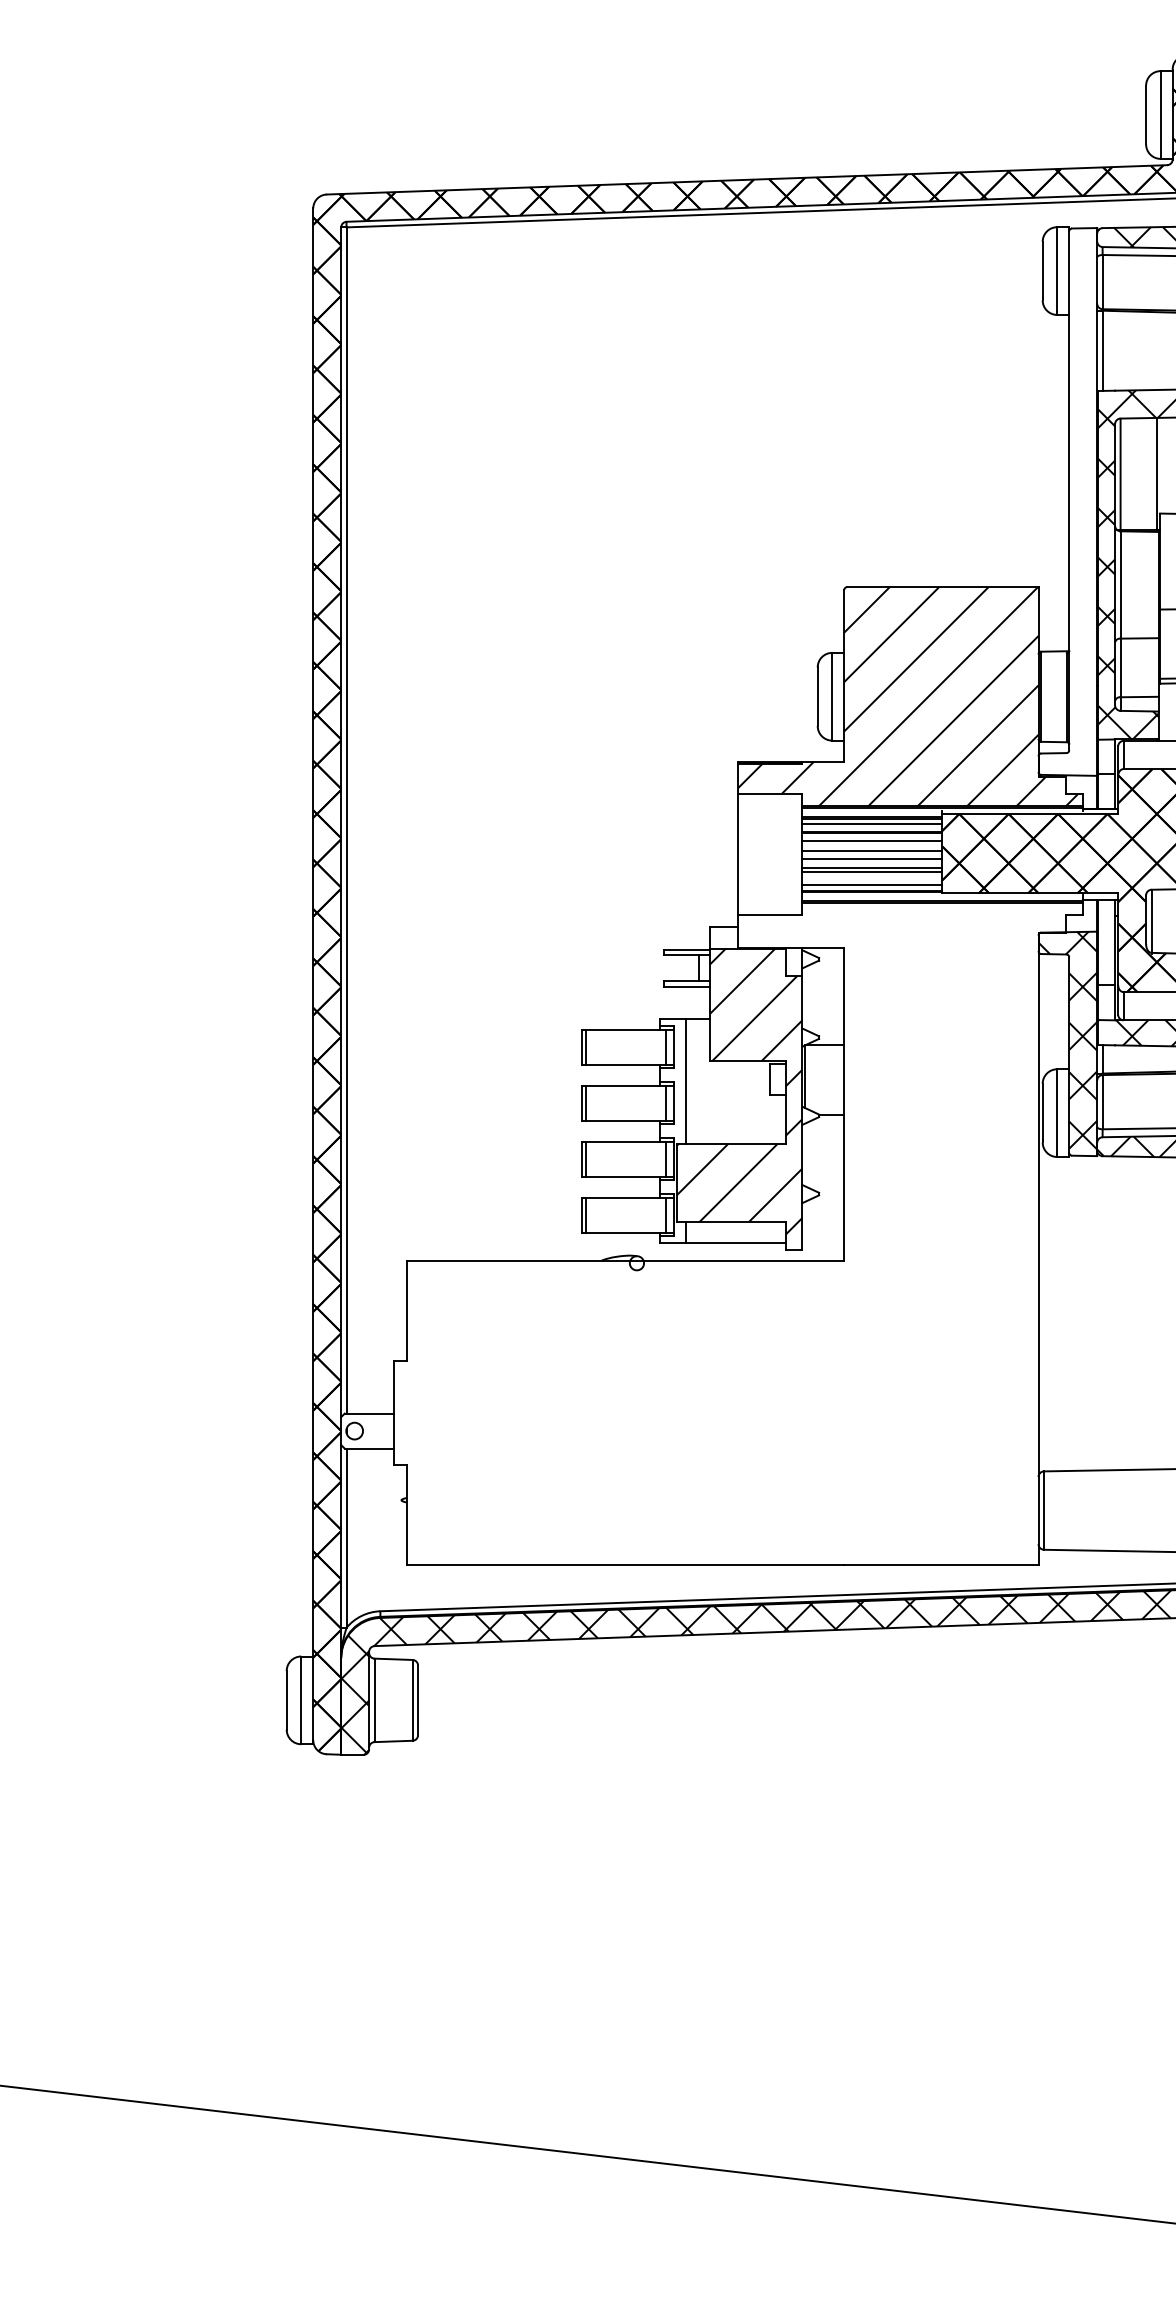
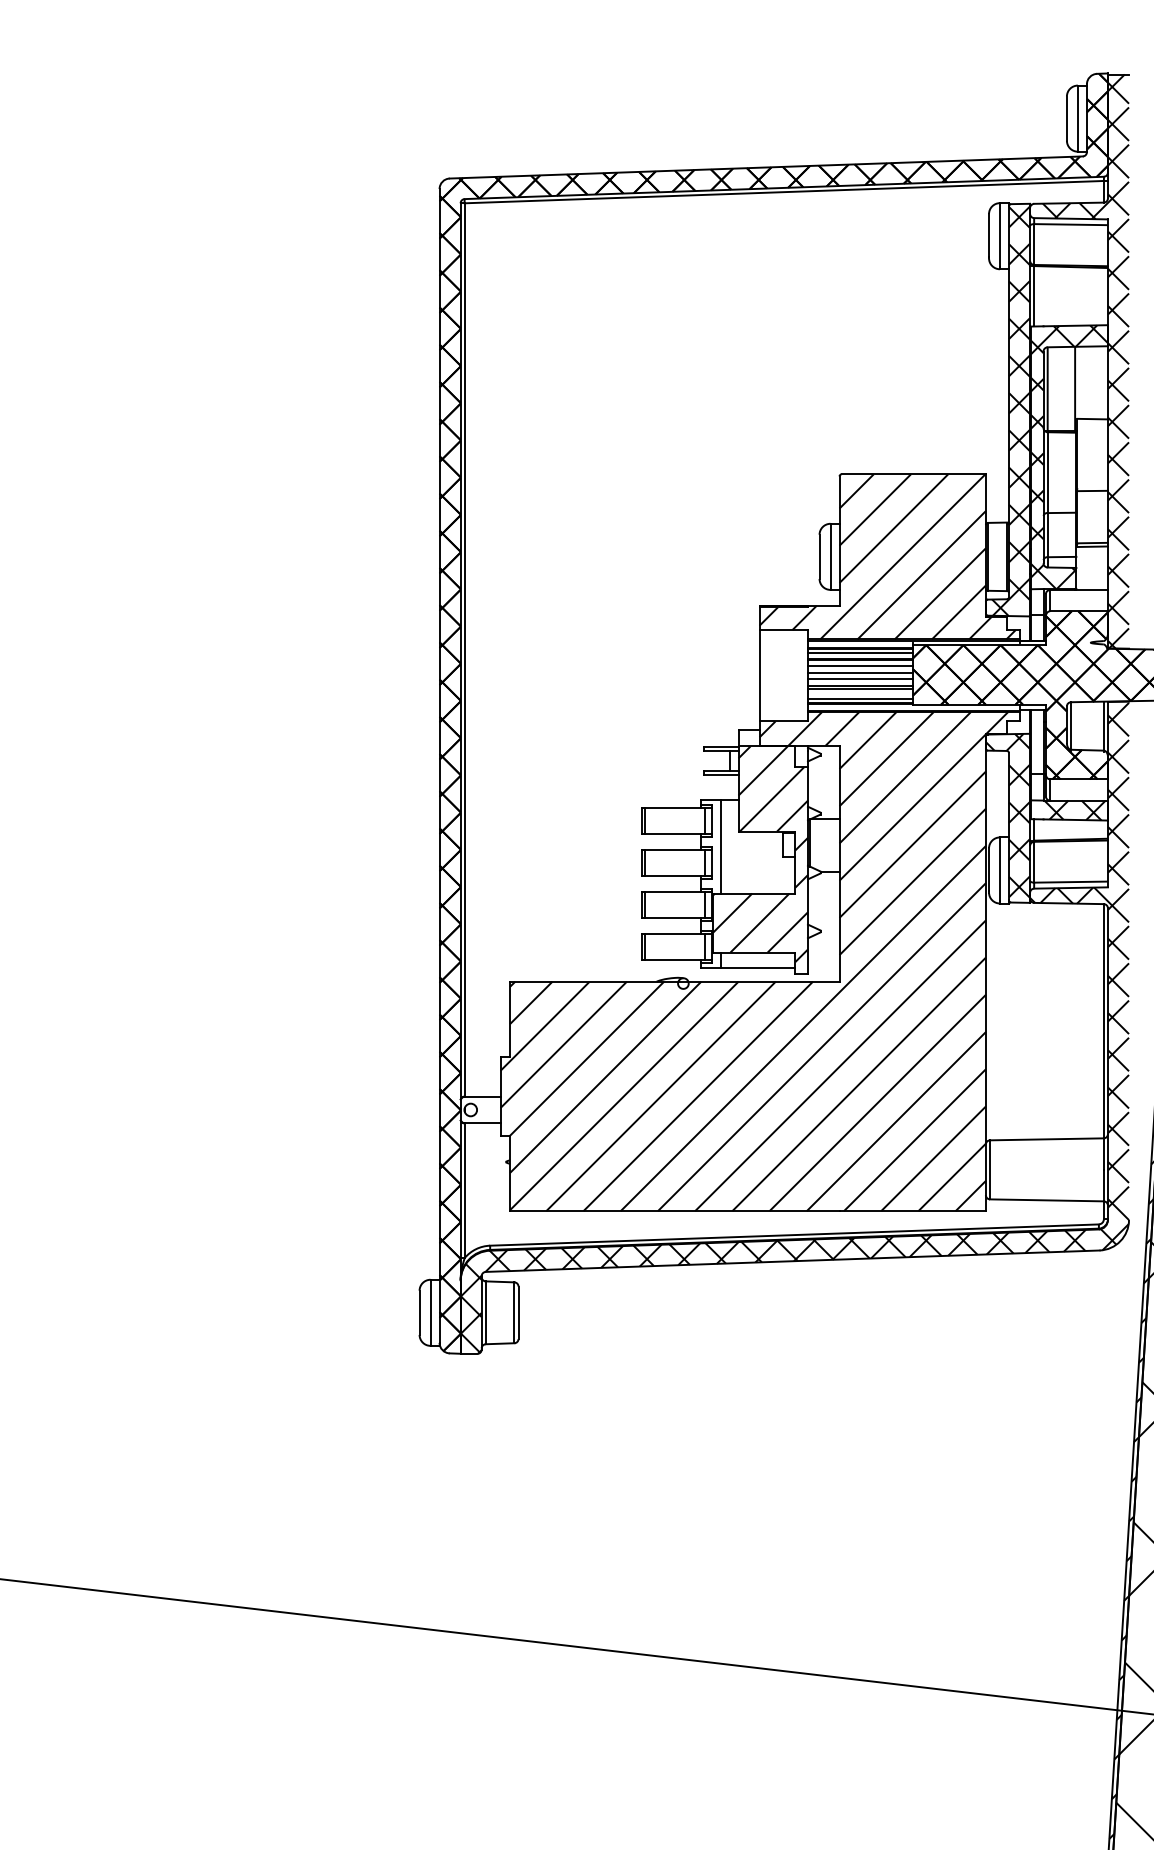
hatch: (1072, 503) -> (1011, 411), added
hatch: (731, 1233) -> (754, 961), added

